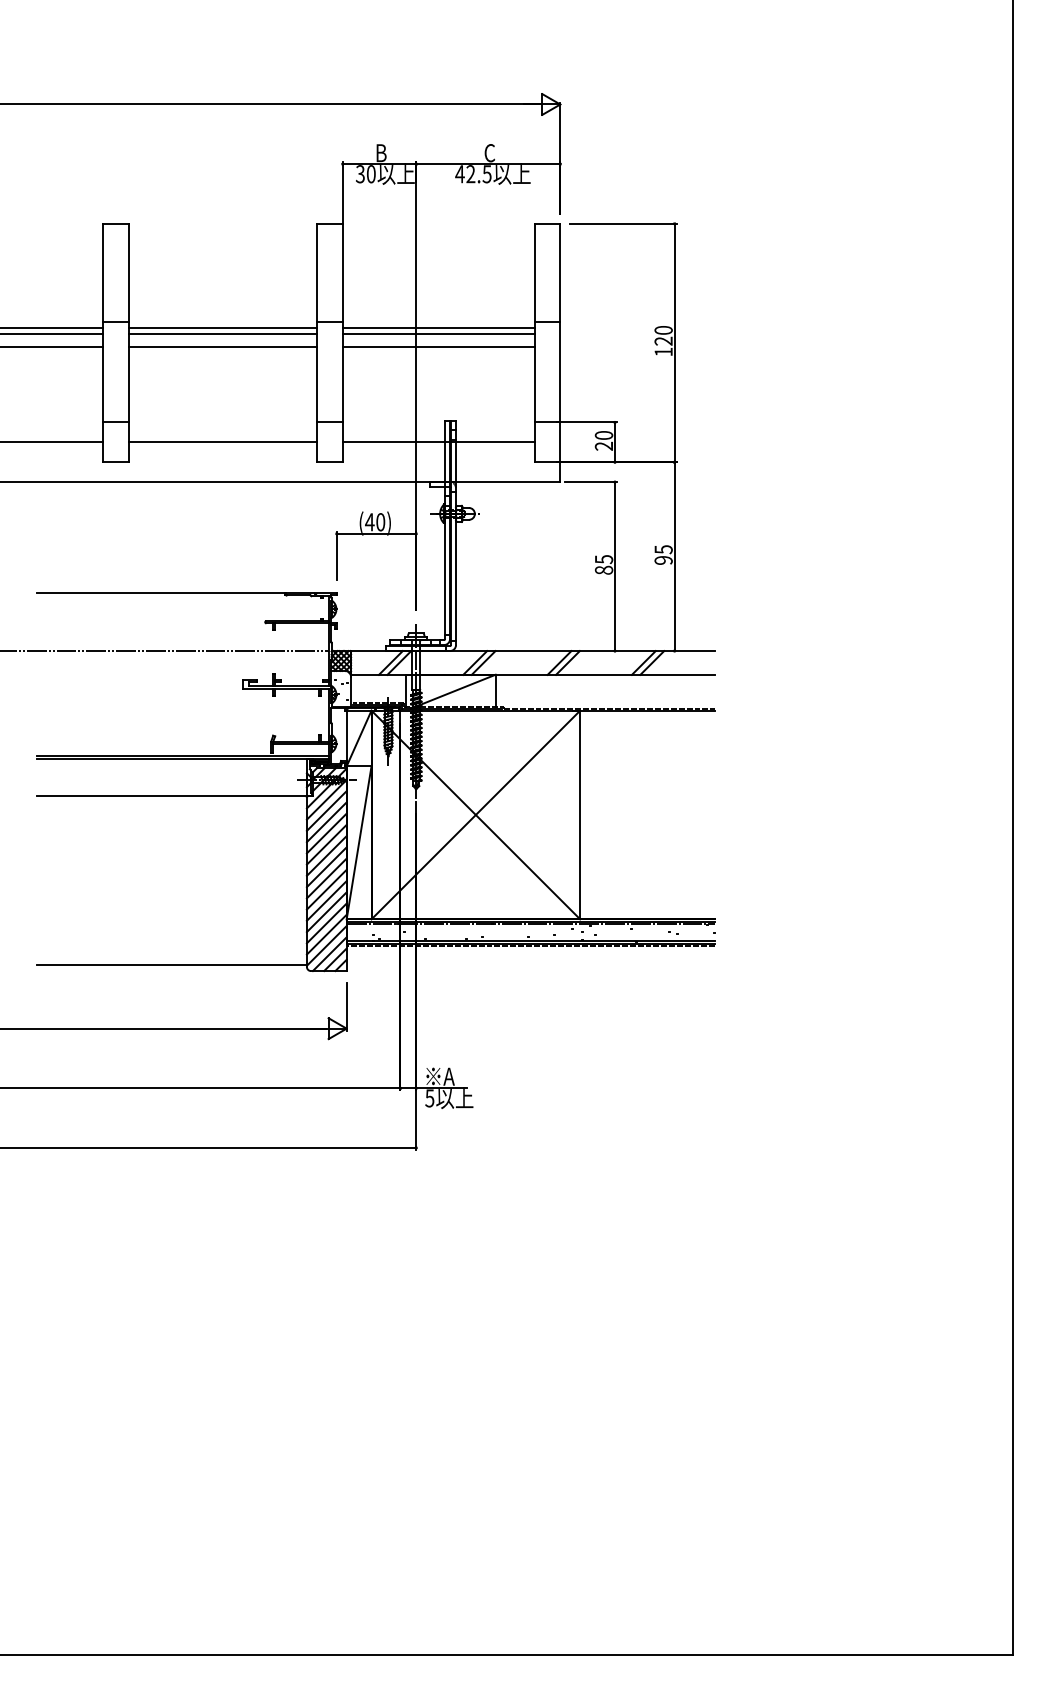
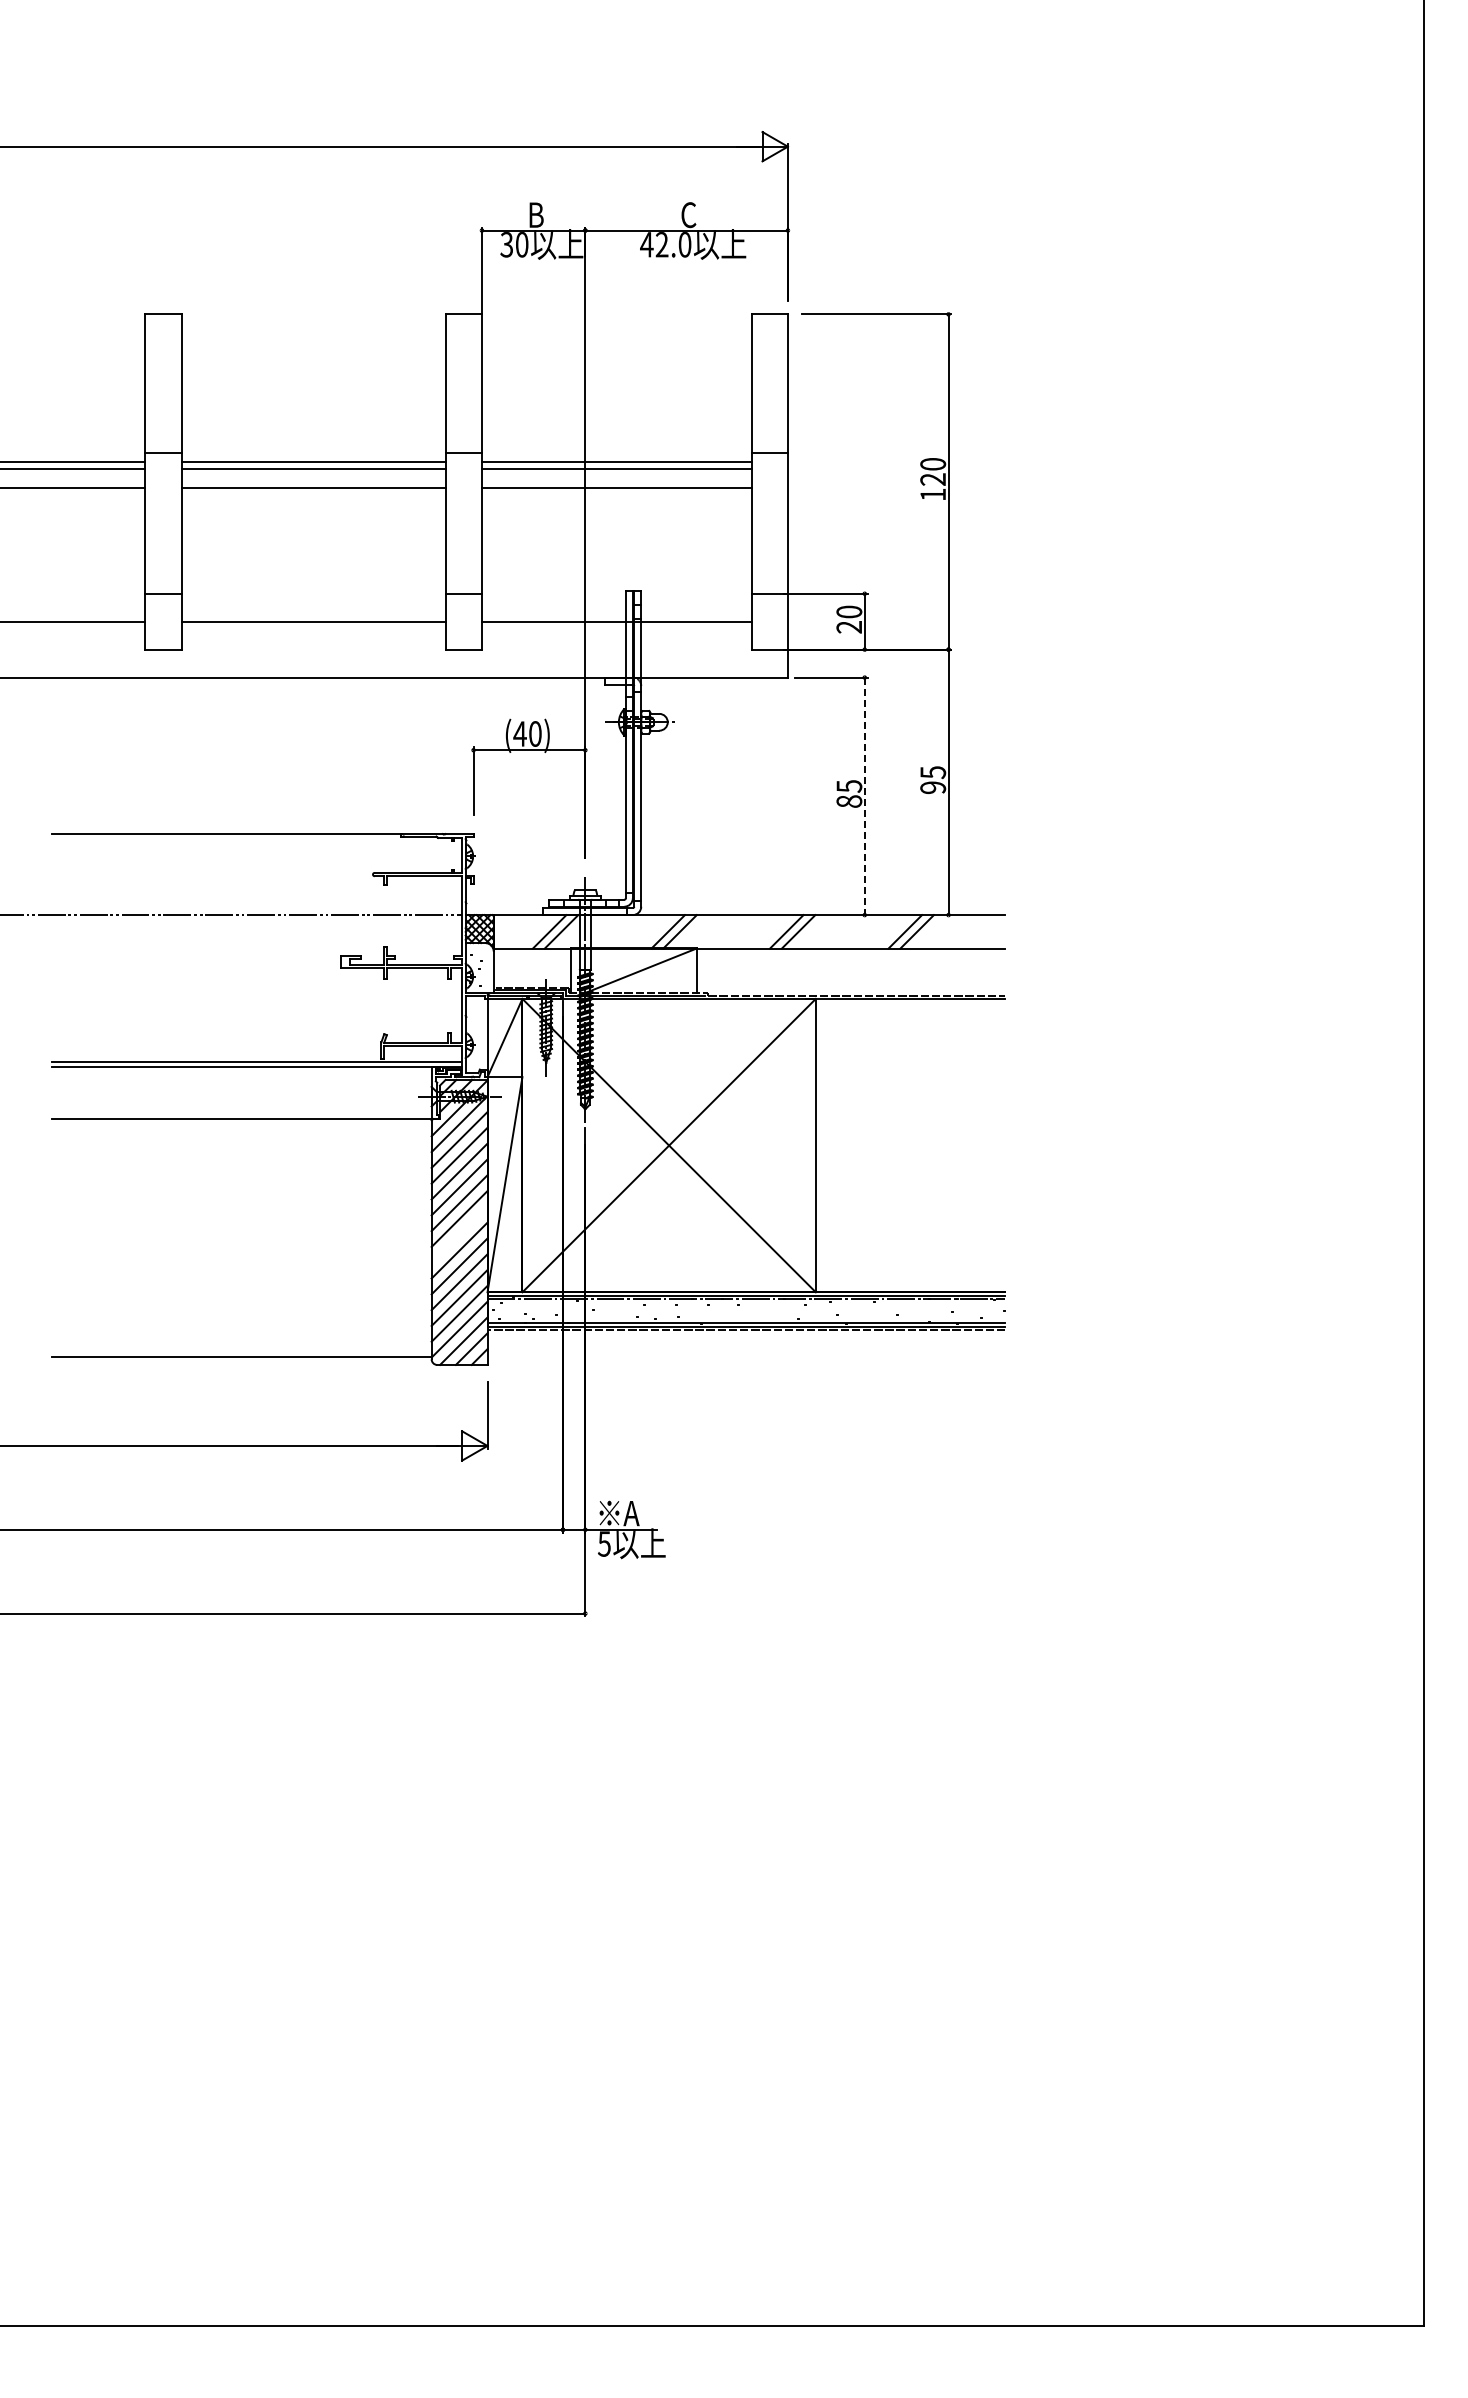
text: (486, 174) -> (684, 244), 42.5 -> 42.0
line: (614, 566) -> (864, 796), solid -> dashed
line: (326, 878) -> (459, 1234), removed

